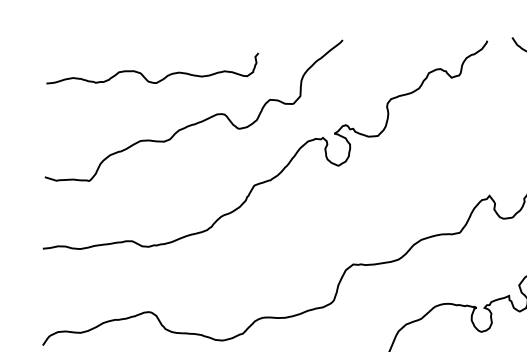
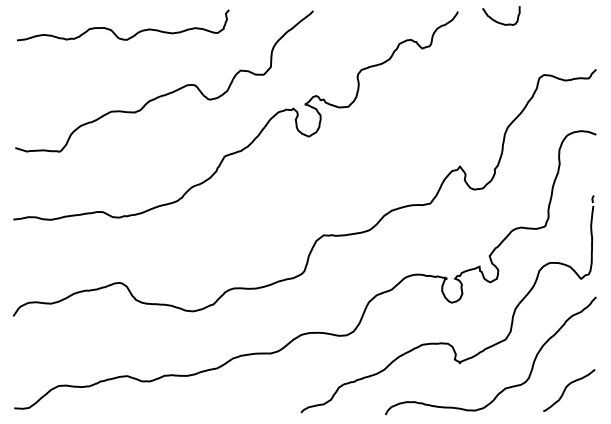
curve: (145, 76) -> (115, 33), moved

